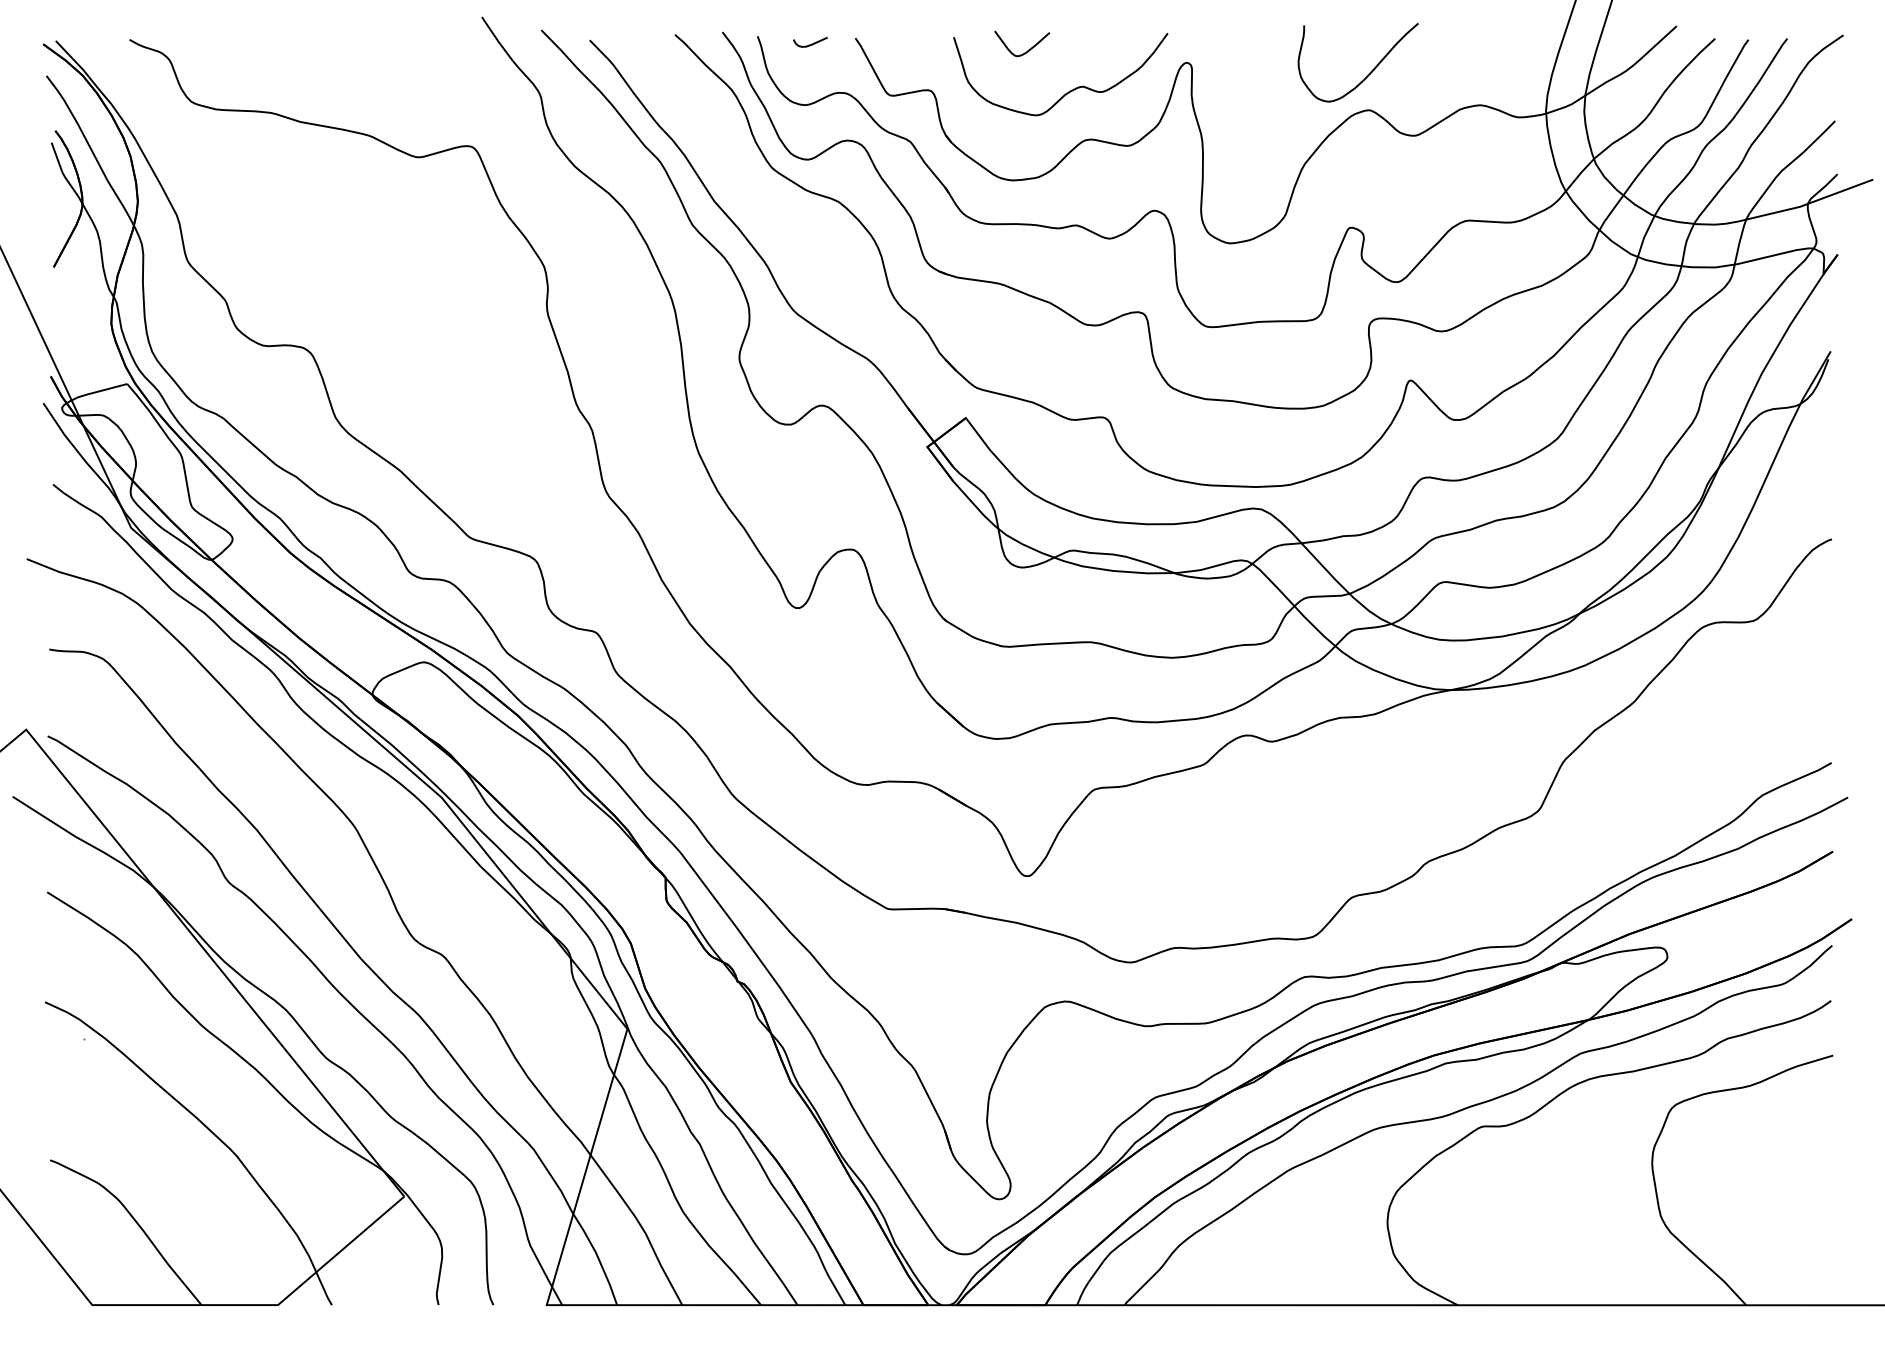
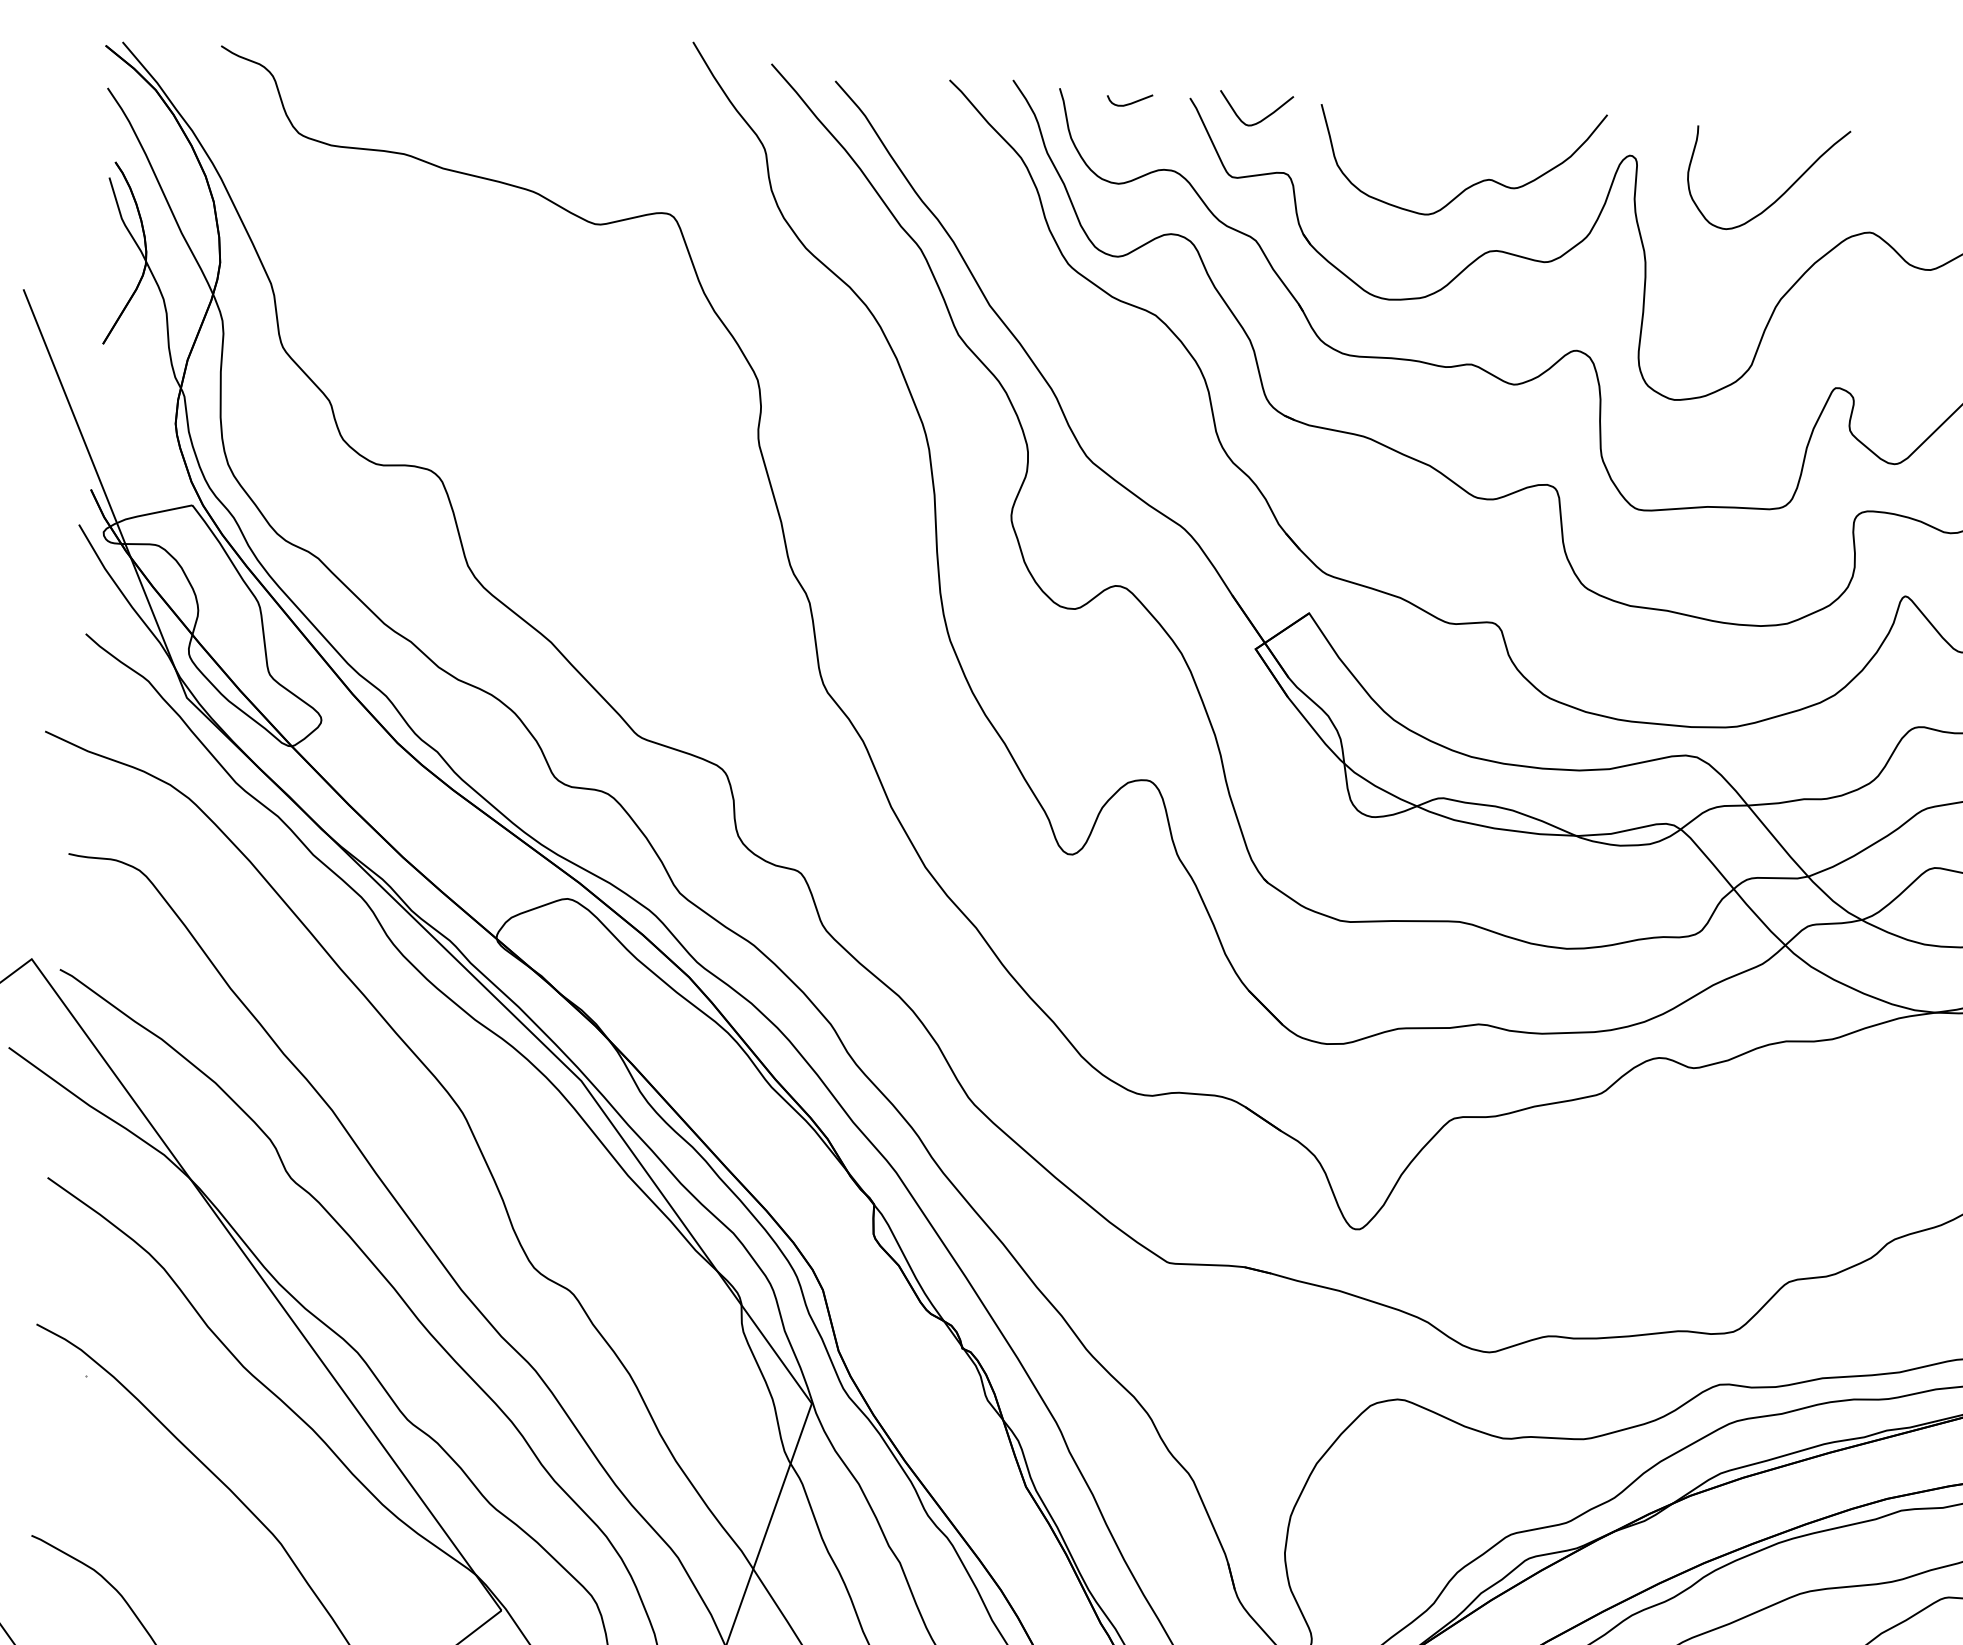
curve: (1028, 49) -> (1264, 117), moved
curve: (1368, 73) -> (1780, 194), moved

